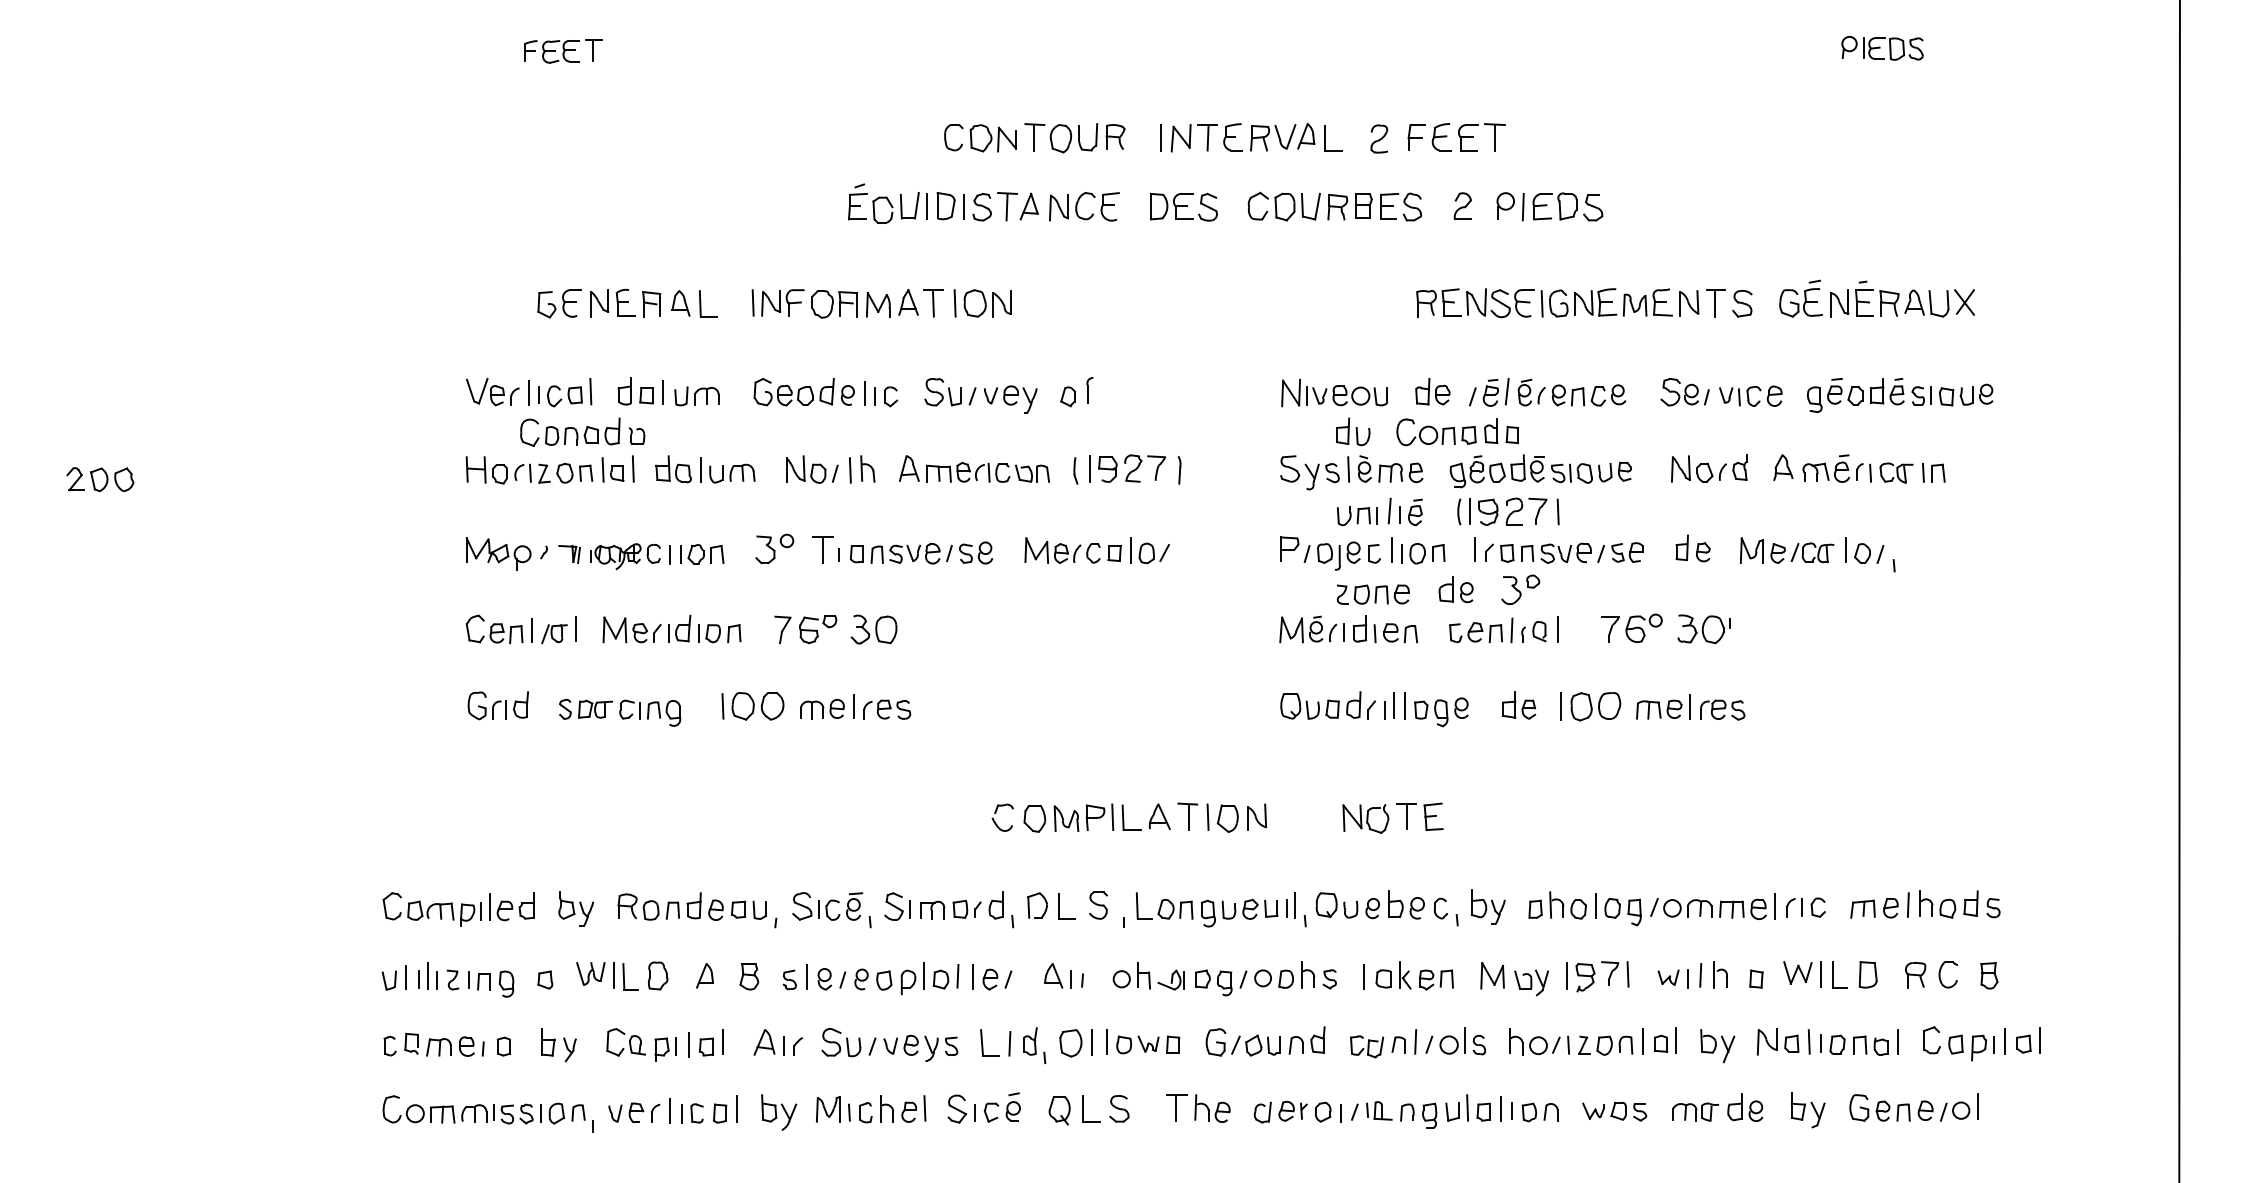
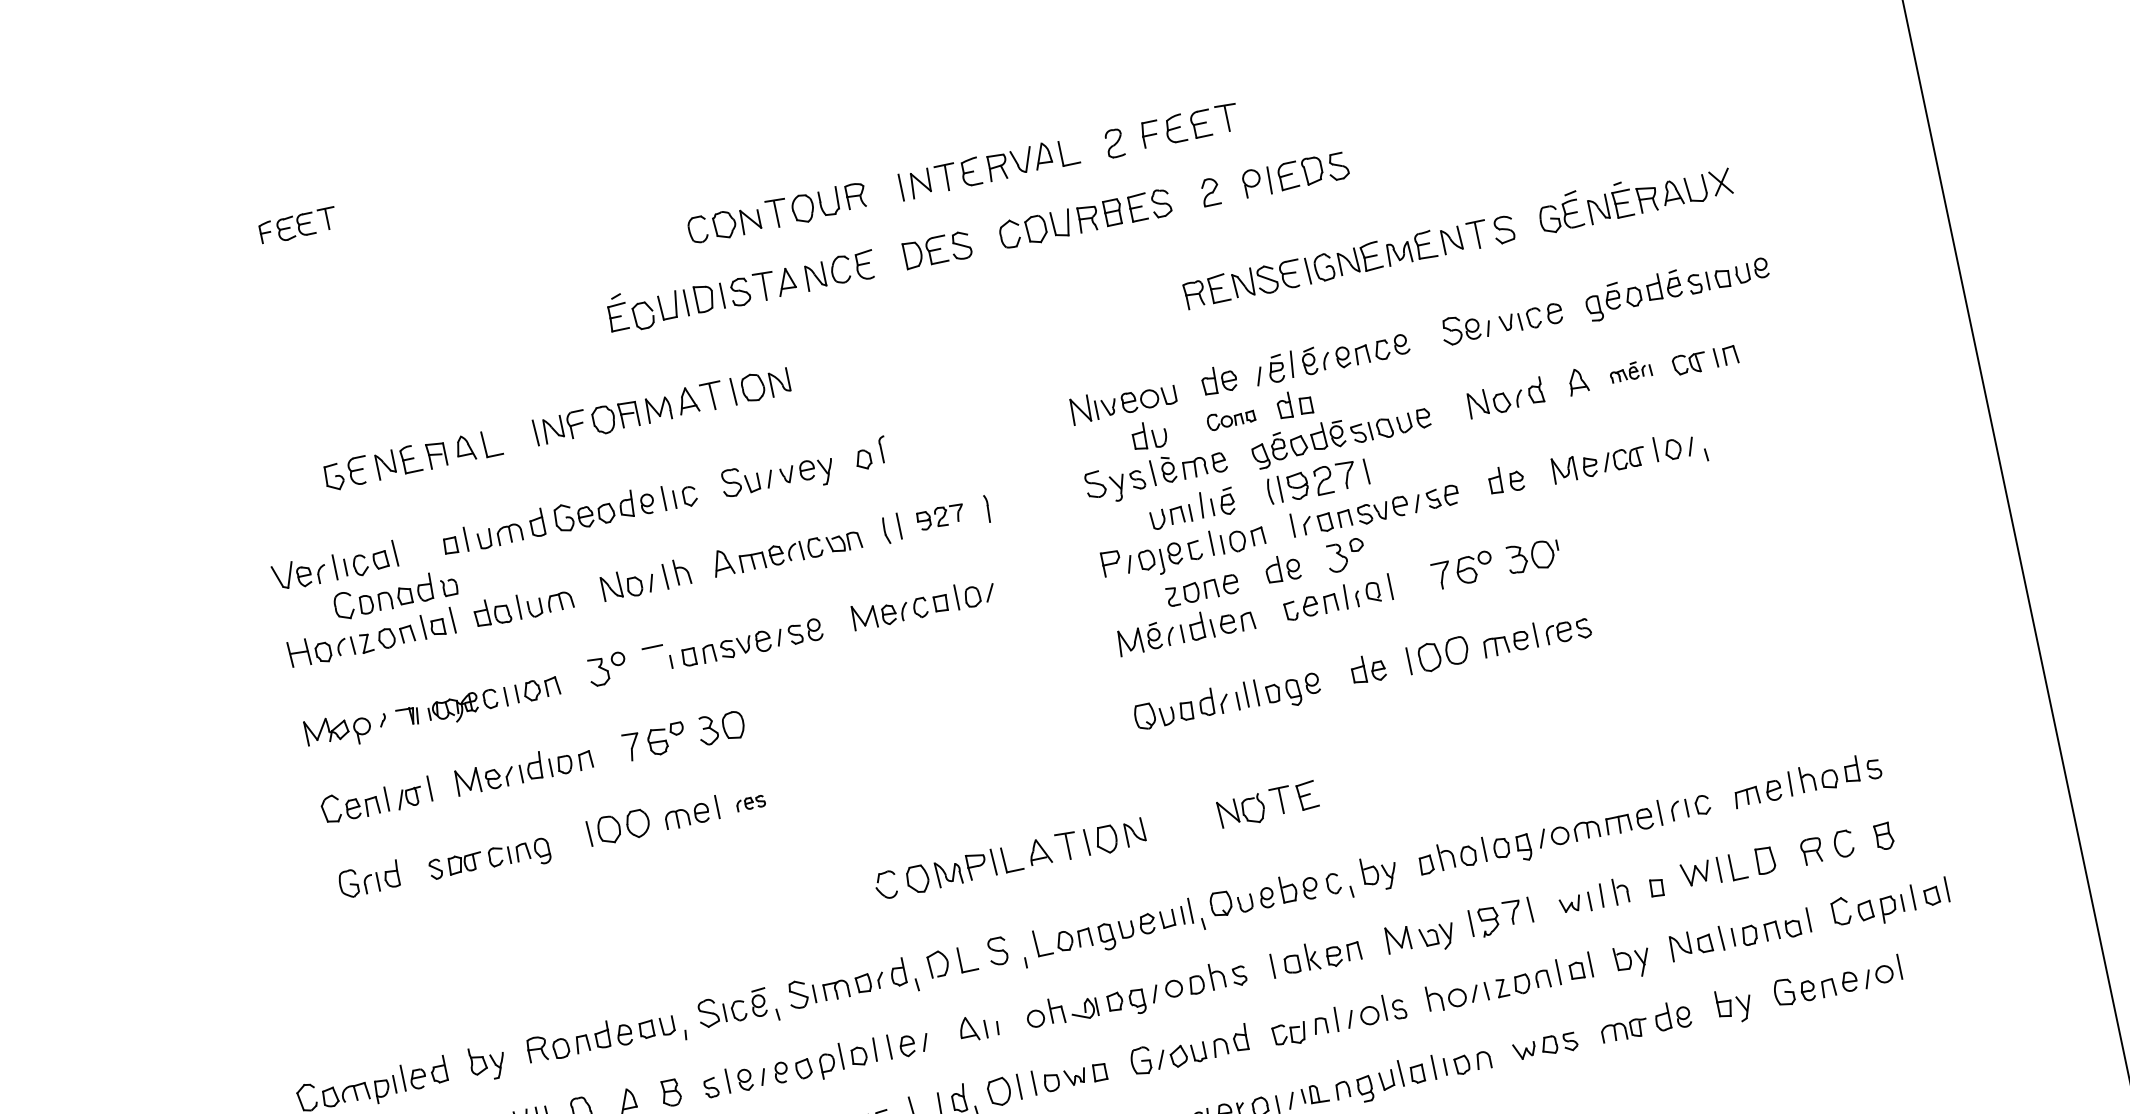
part: (624, 391) -> (536, 523), moved
part: (1436, 432) -> (1231, 418), size x0.6
part: (1131, 468) -> (940, 516), size x0.7
part: (1836, 468) -> (1630, 371), size x0.6
line: (822, 550) -> (654, 660), removed
part: (887, 709) -> (751, 803), size x0.6

